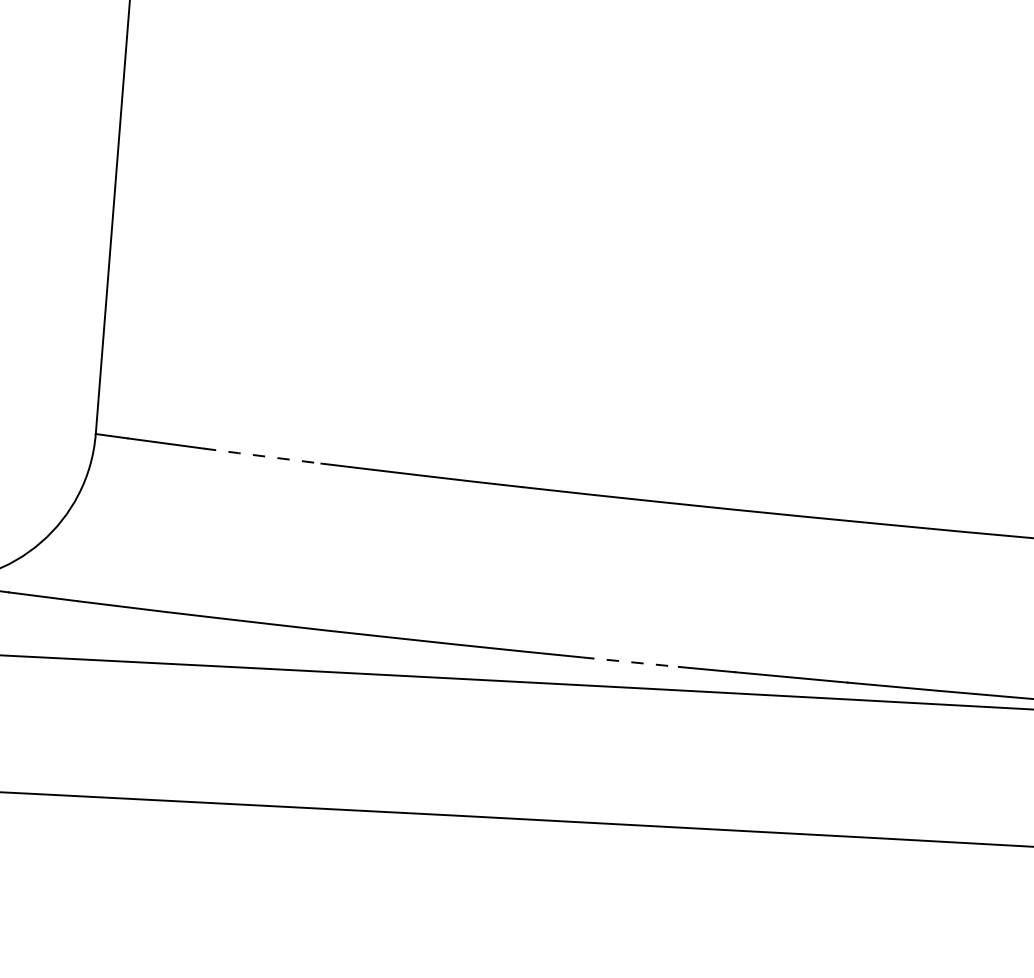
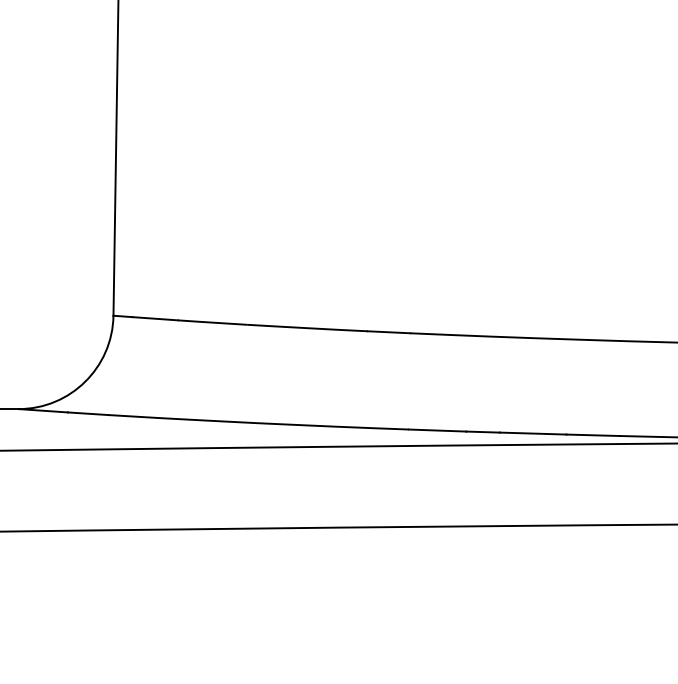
line: (262, 455) -> (212, 322), dashed -> solid
line: (630, 662) -> (437, 430), dashed -> solid

